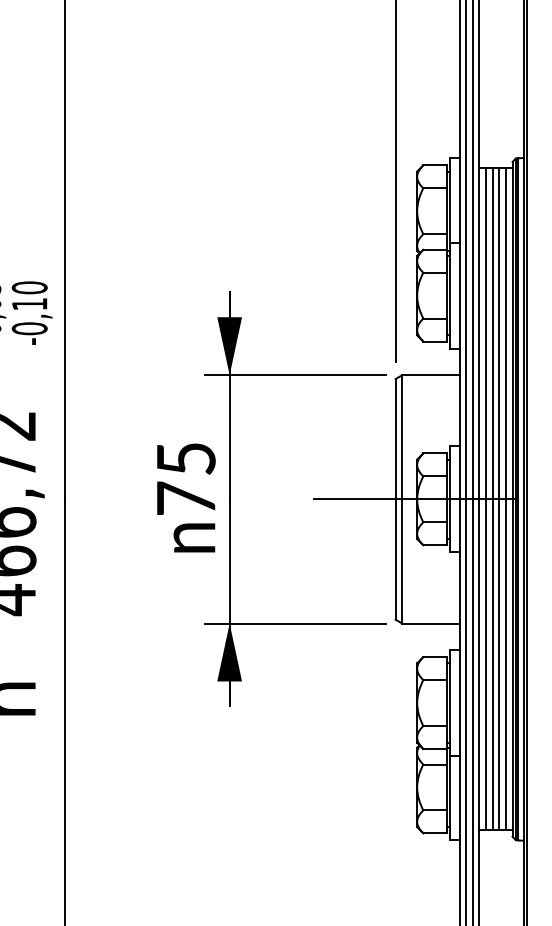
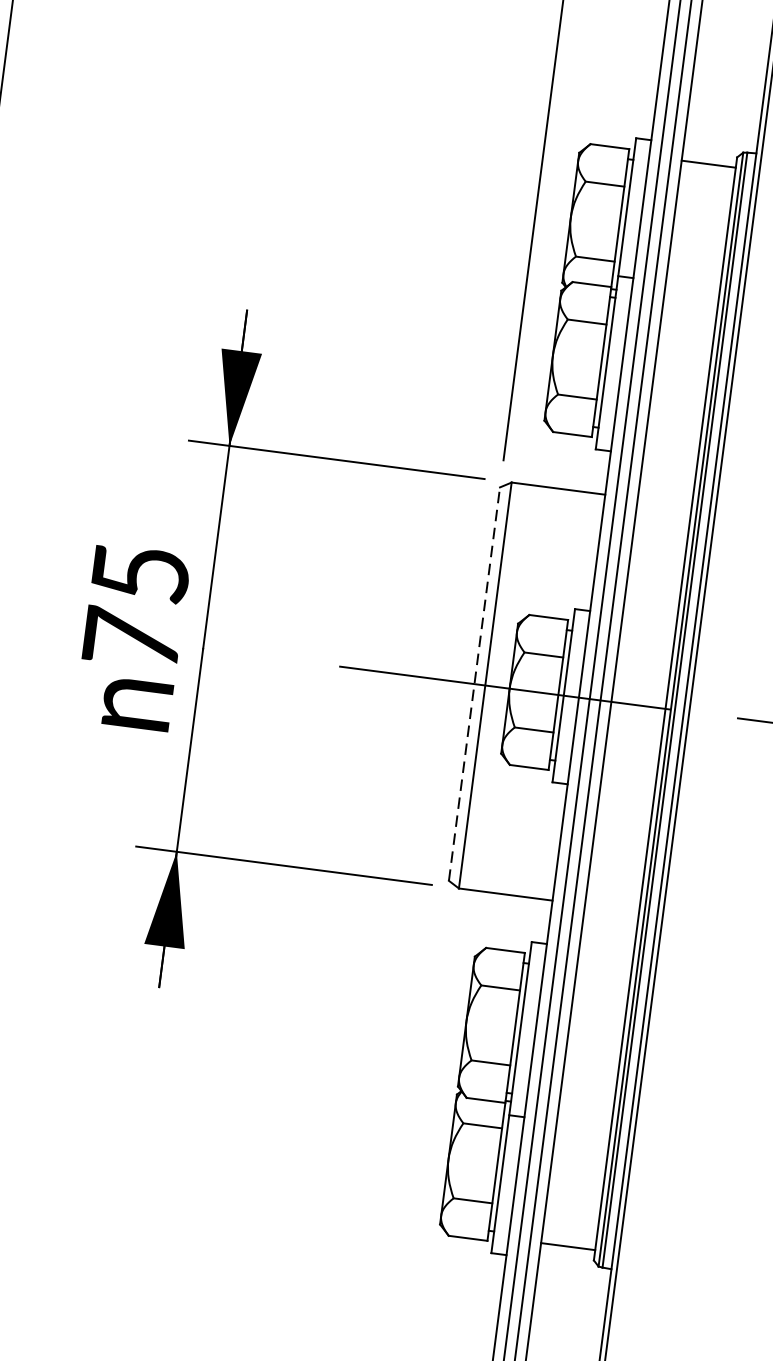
line: (395, 498) -> (474, 682), solid -> dashed
line: (486, 499) -> (622, 703), removed
line: (492, 499) -> (632, 704), removed
line: (499, 499) -> (644, 706), removed
line: (505, 499) -> (653, 707), removed

